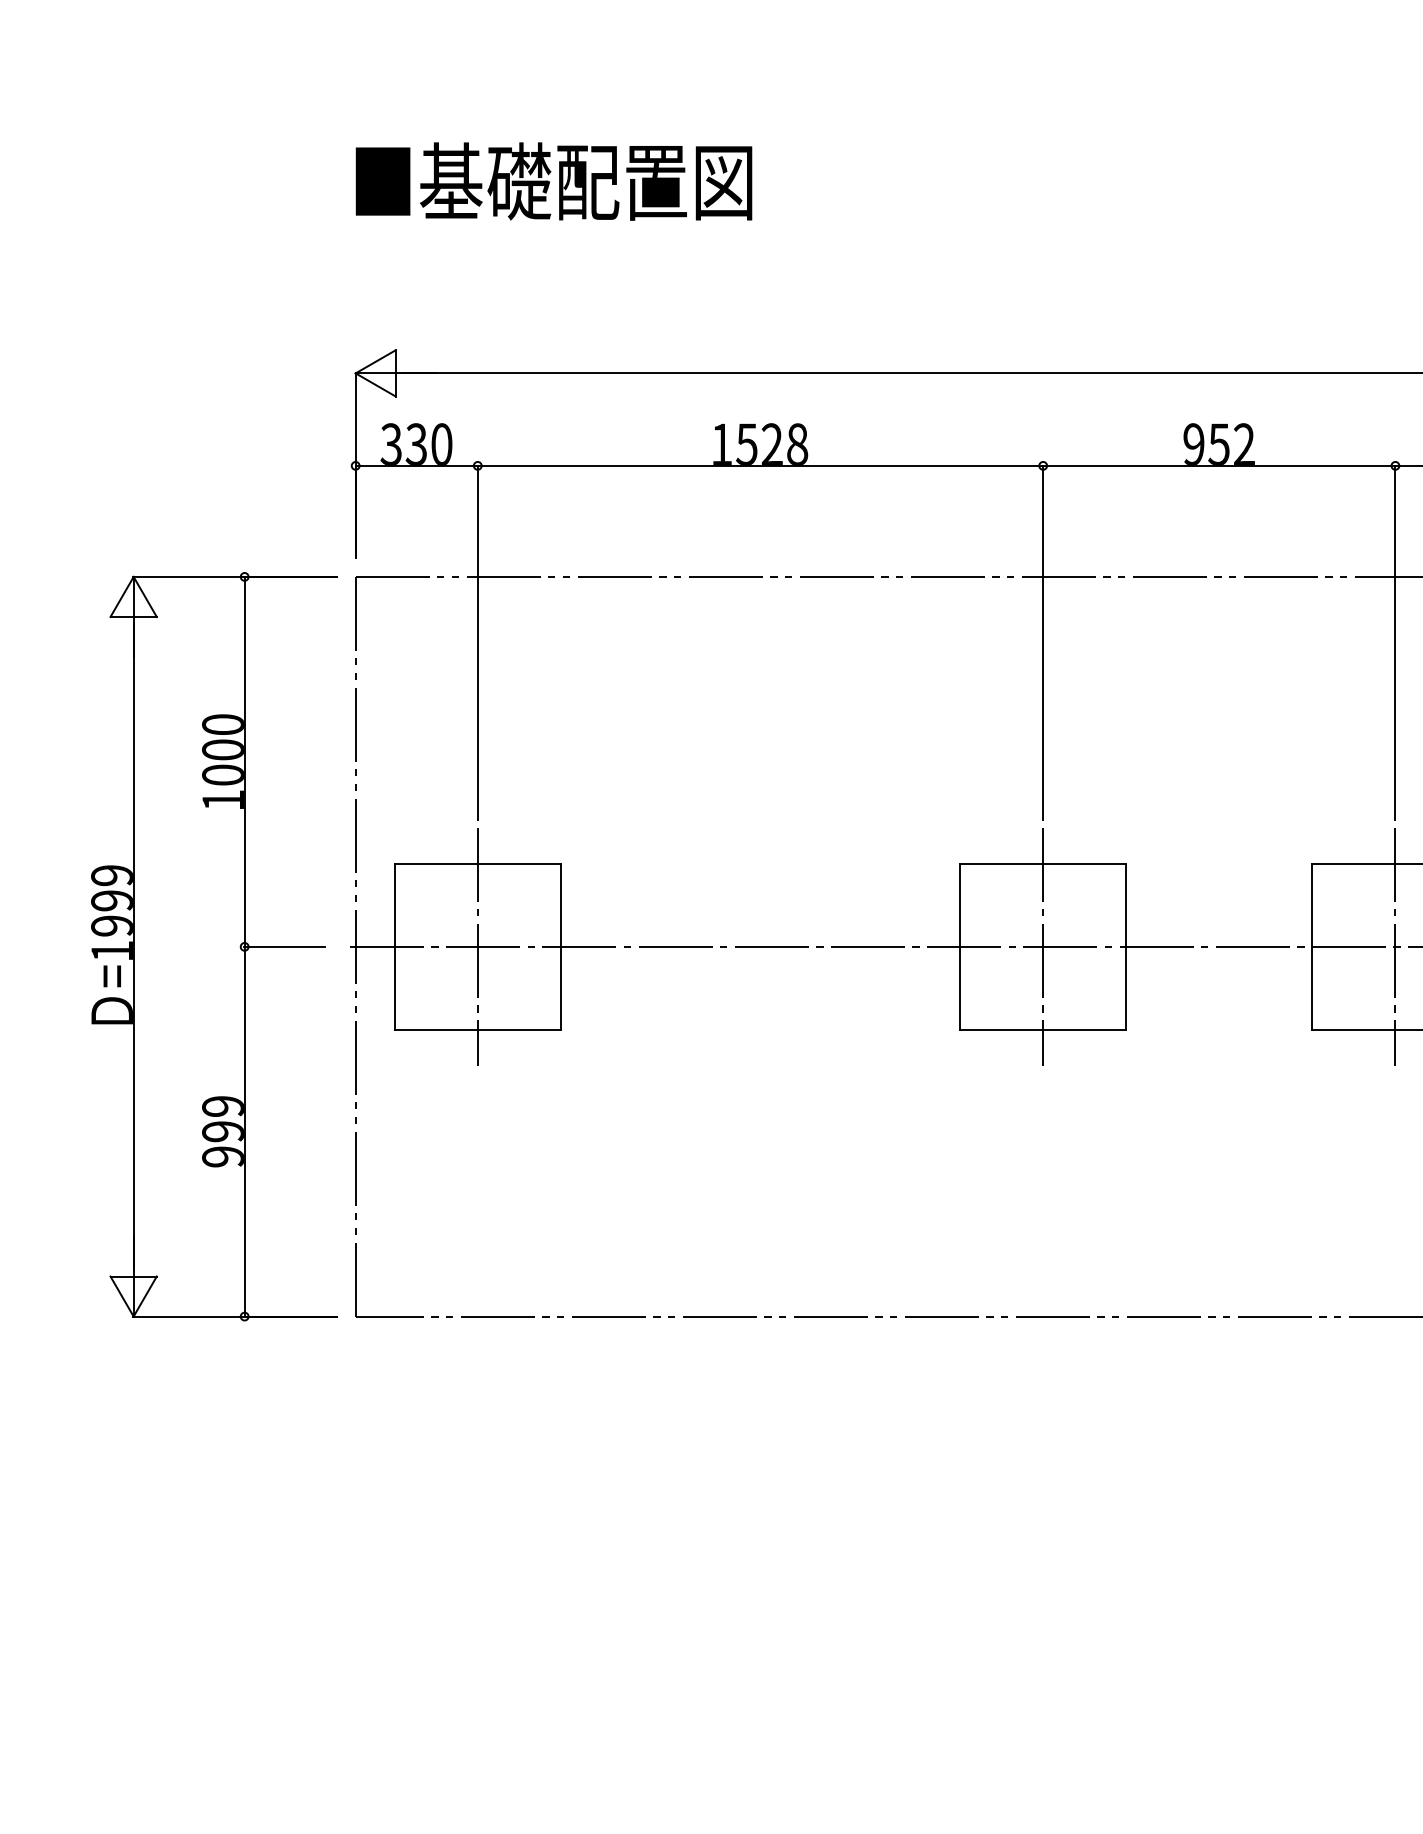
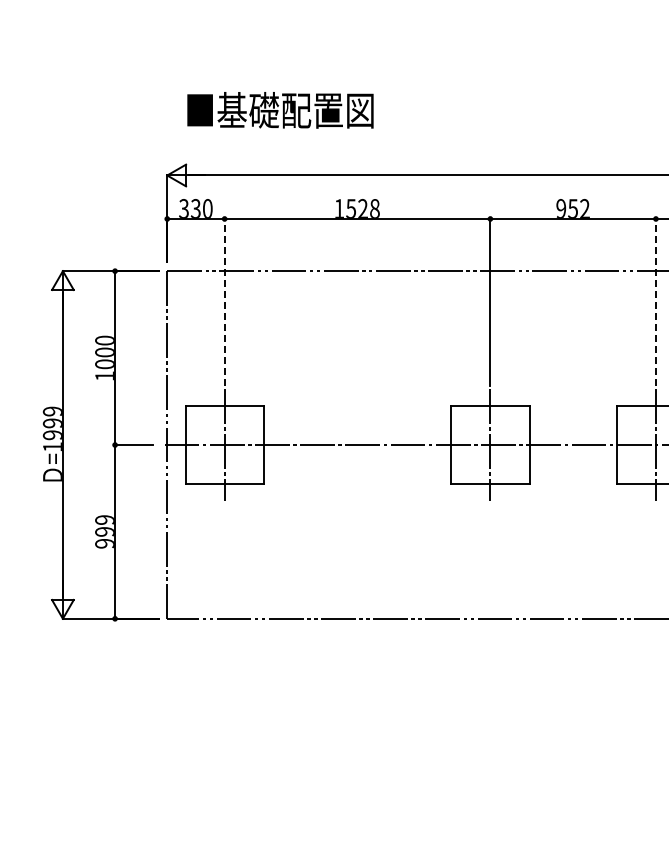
text: (554, 181) -> (280, 110), moved
line: (477, 641) -> (224, 301), solid -> dashed
line: (1394, 641) -> (655, 301), solid -> dashed

